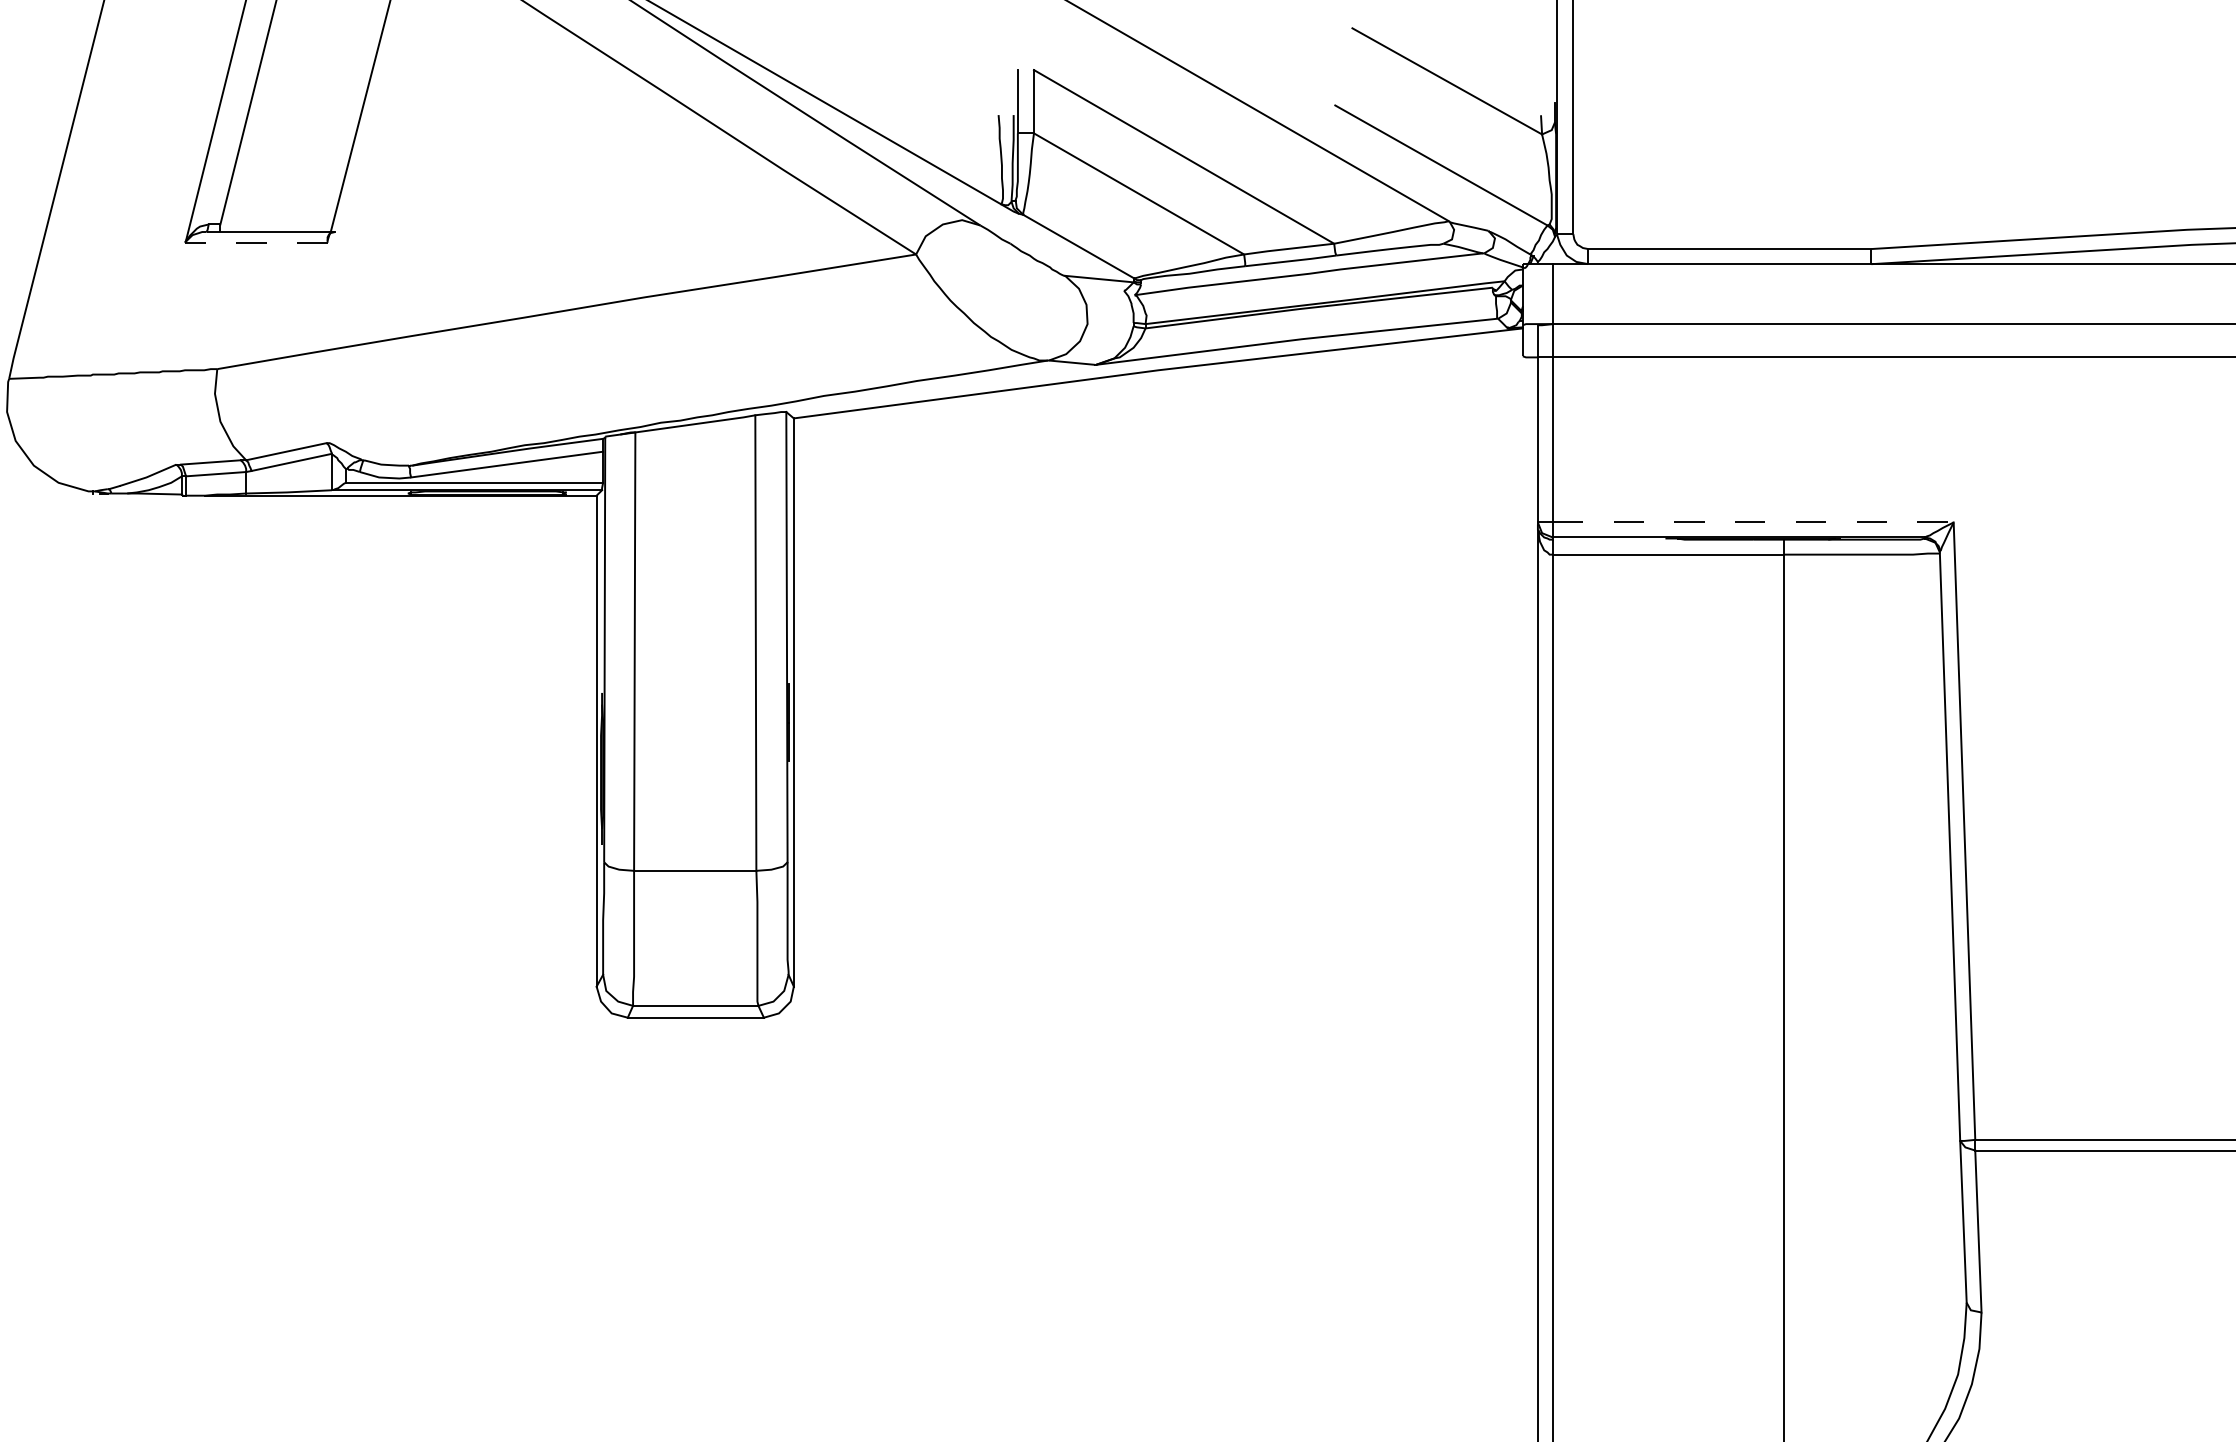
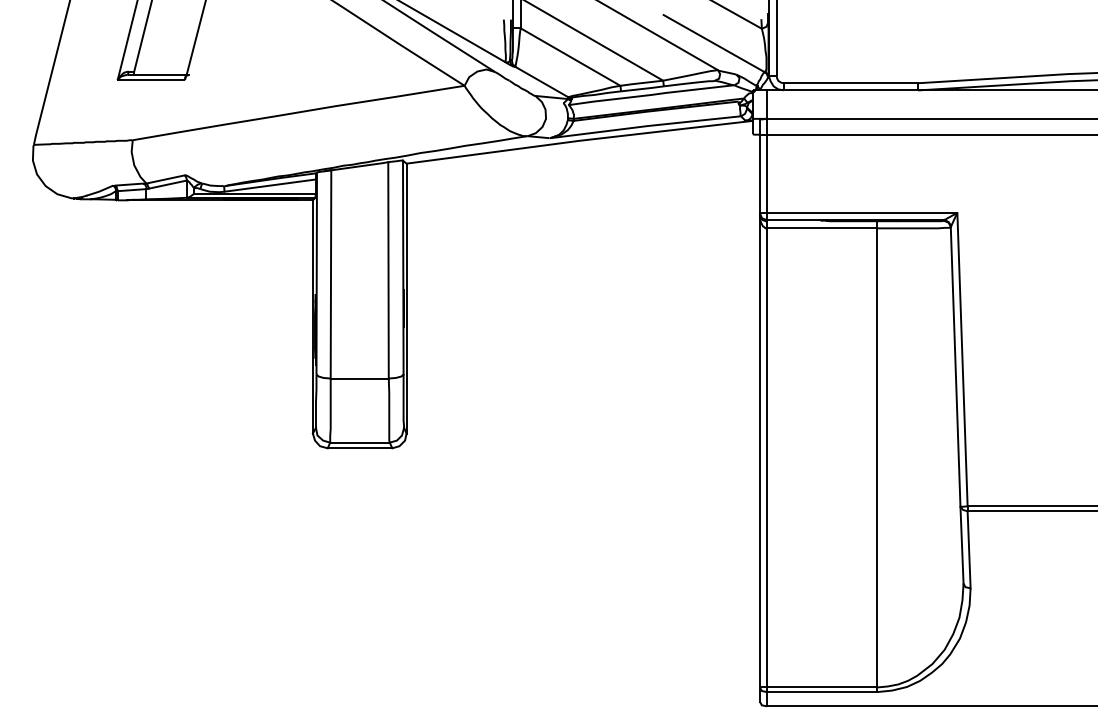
line: (256, 243) -> (151, 80), dashed -> solid
line: (1753, 523) -> (862, 213), dashed -> solid

